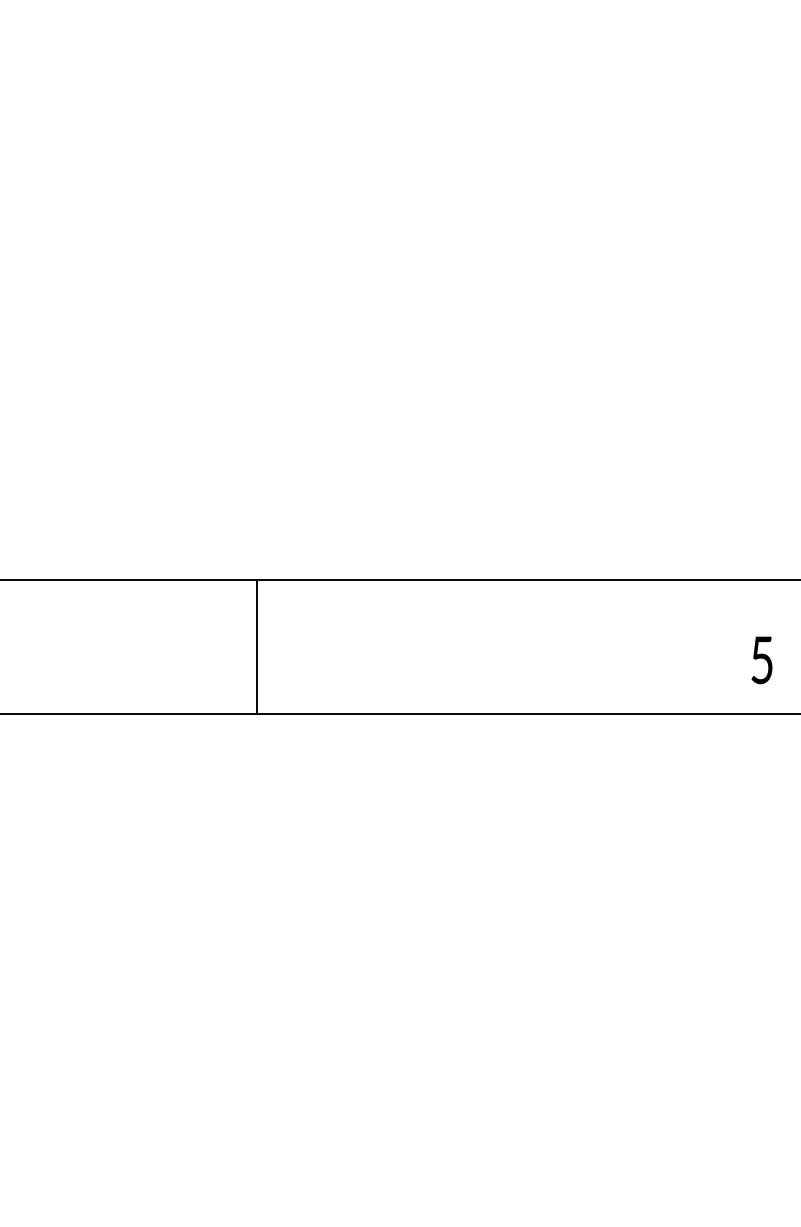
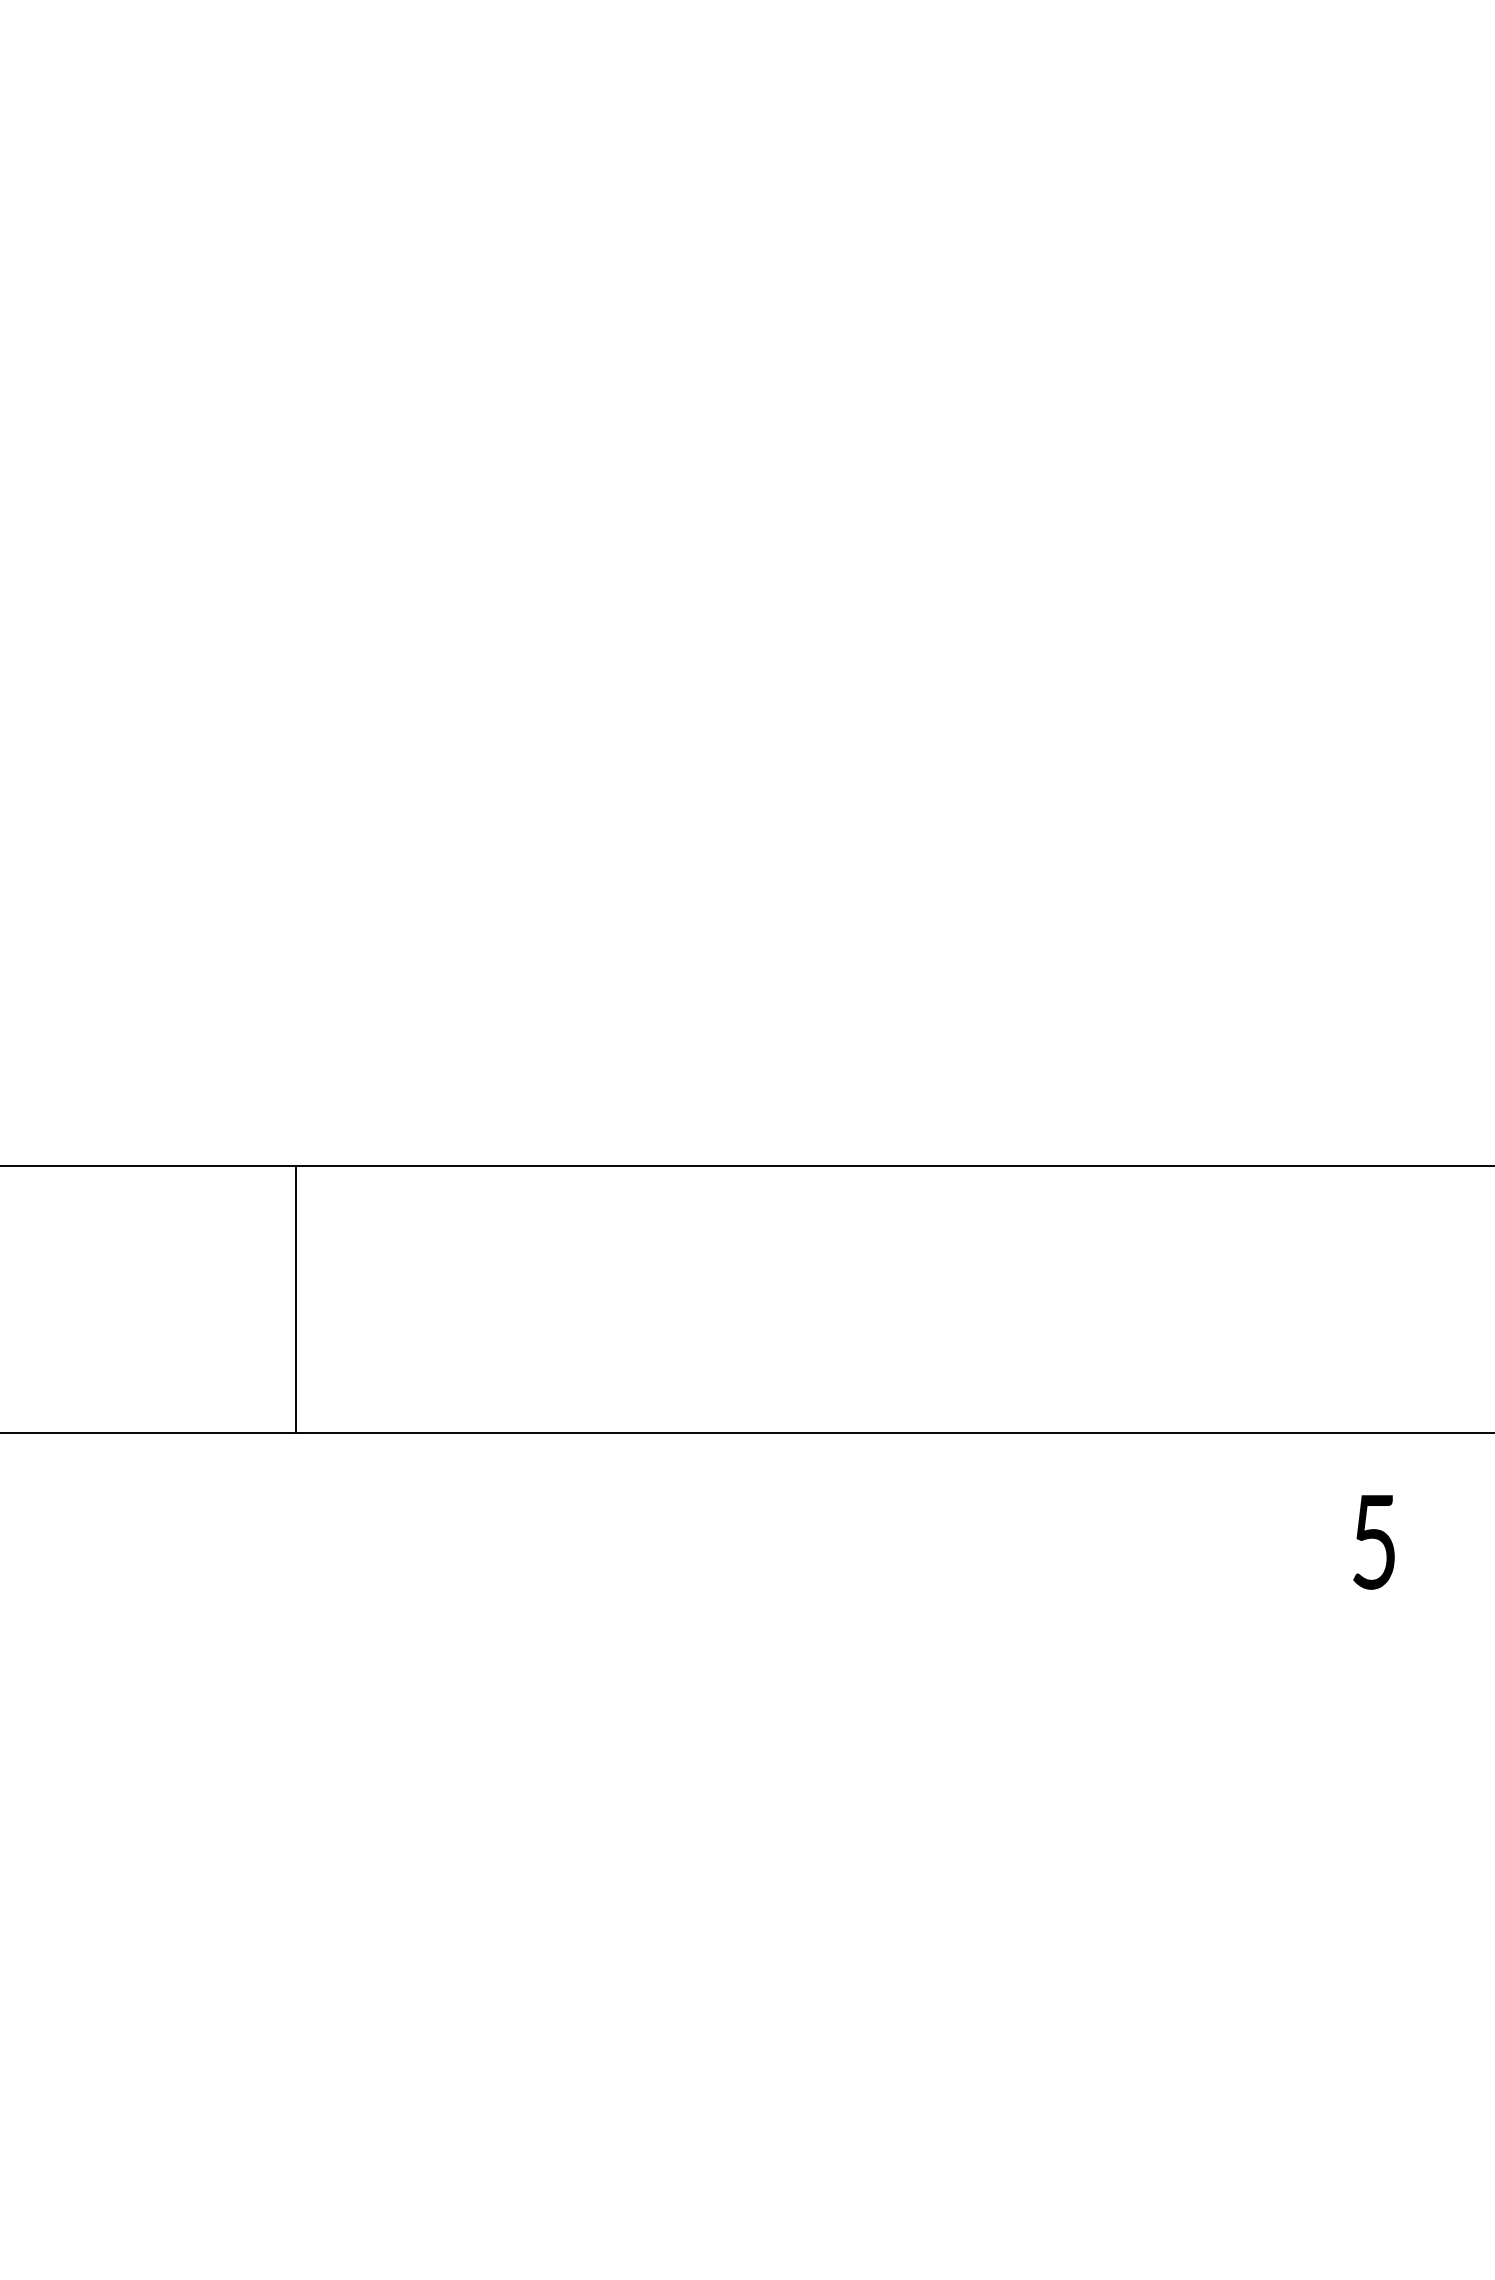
line: (257, 646) -> (296, 1298), moved
text: (761, 660) -> (1373, 1542), moved

